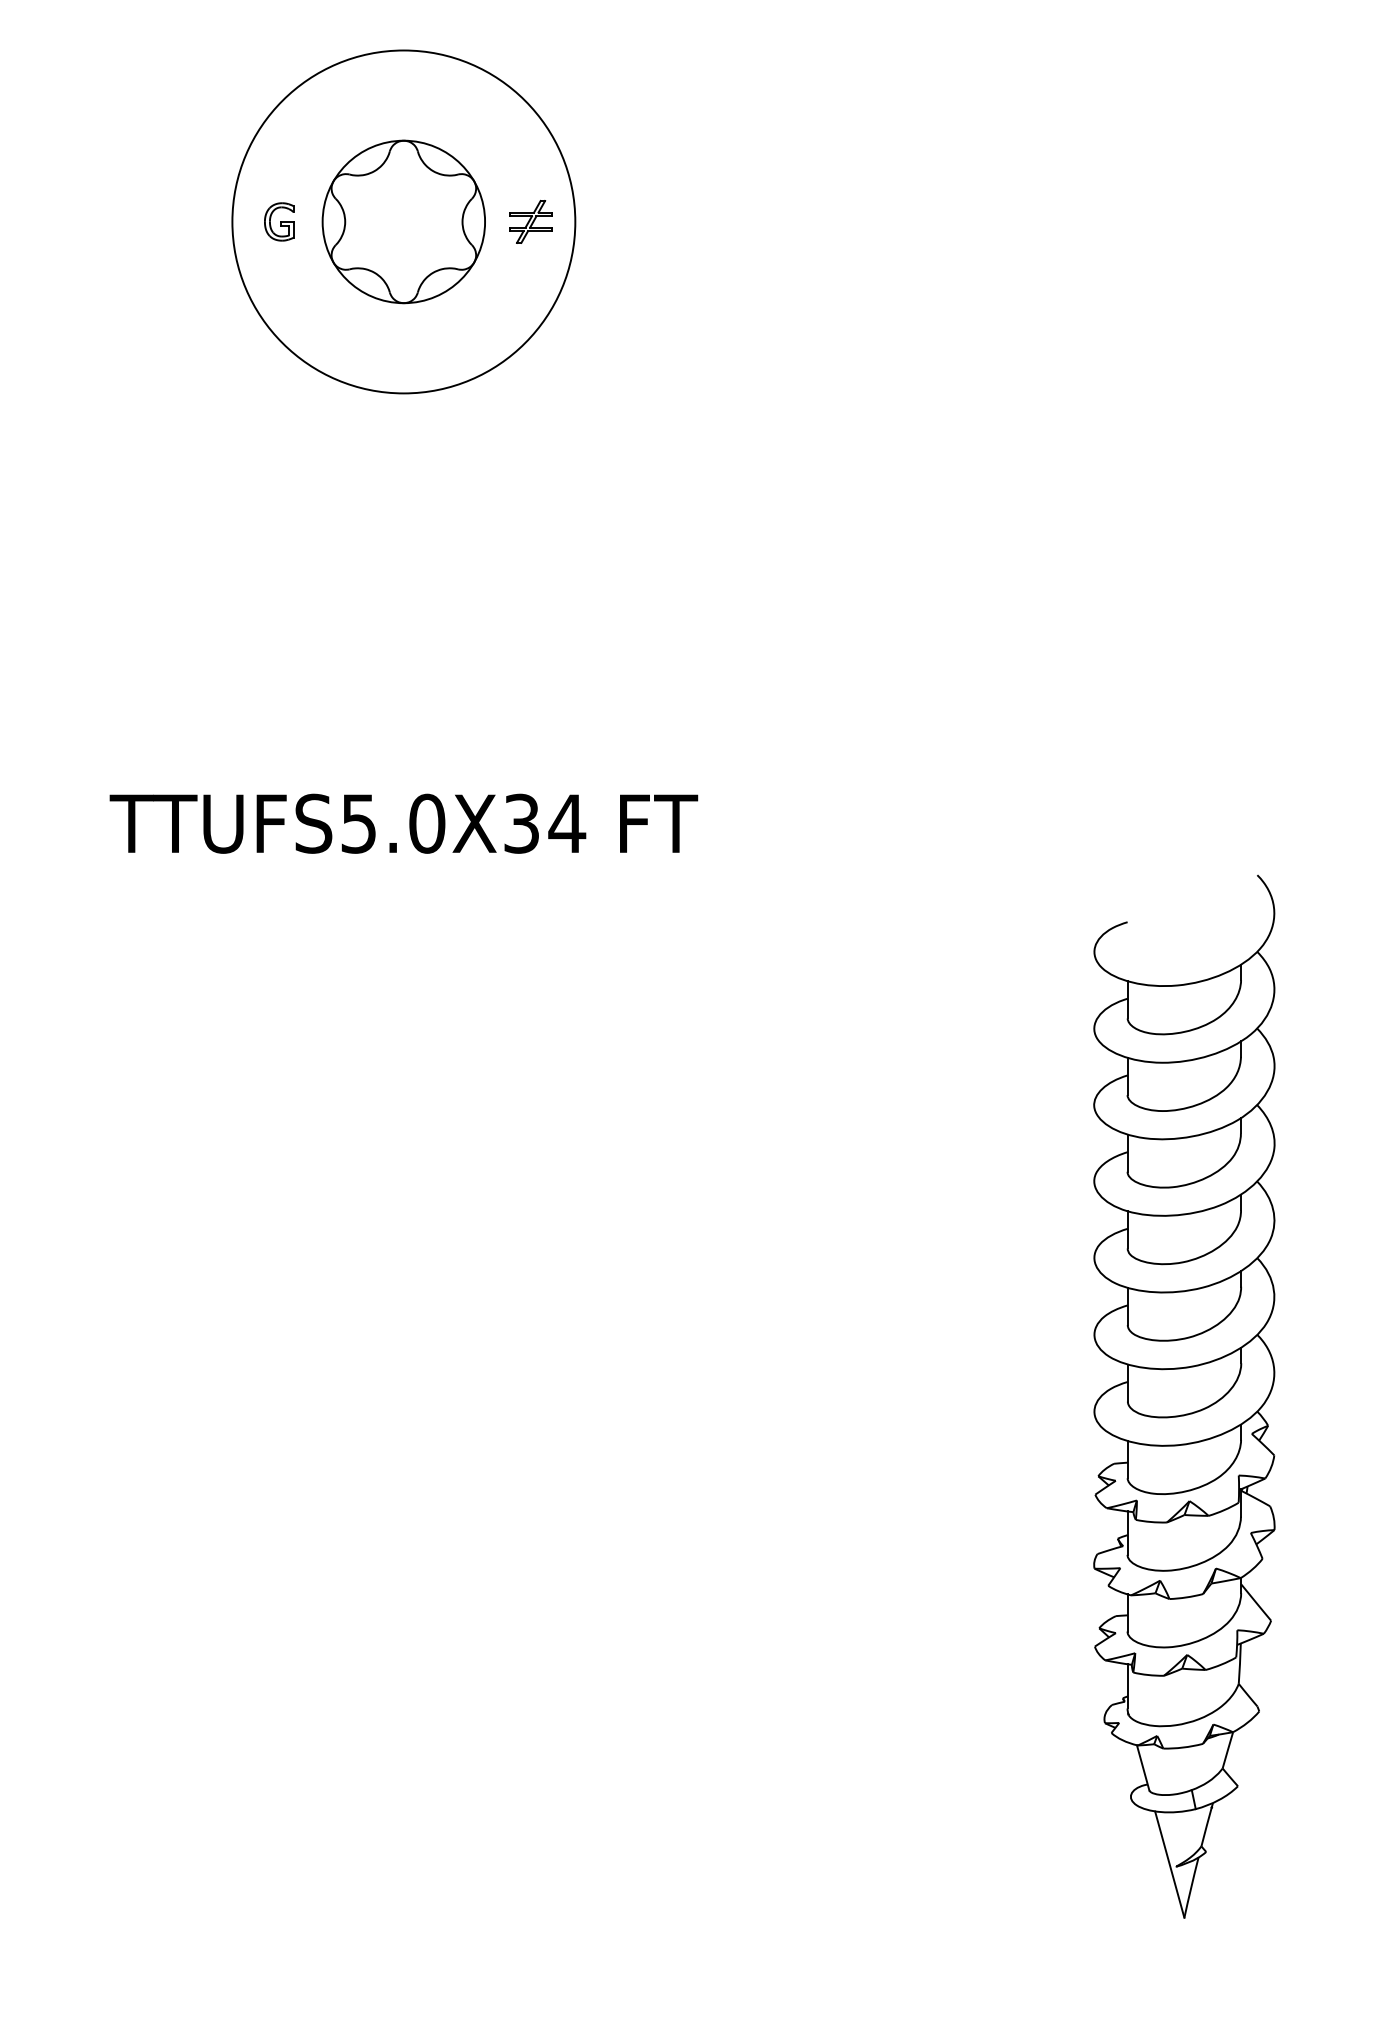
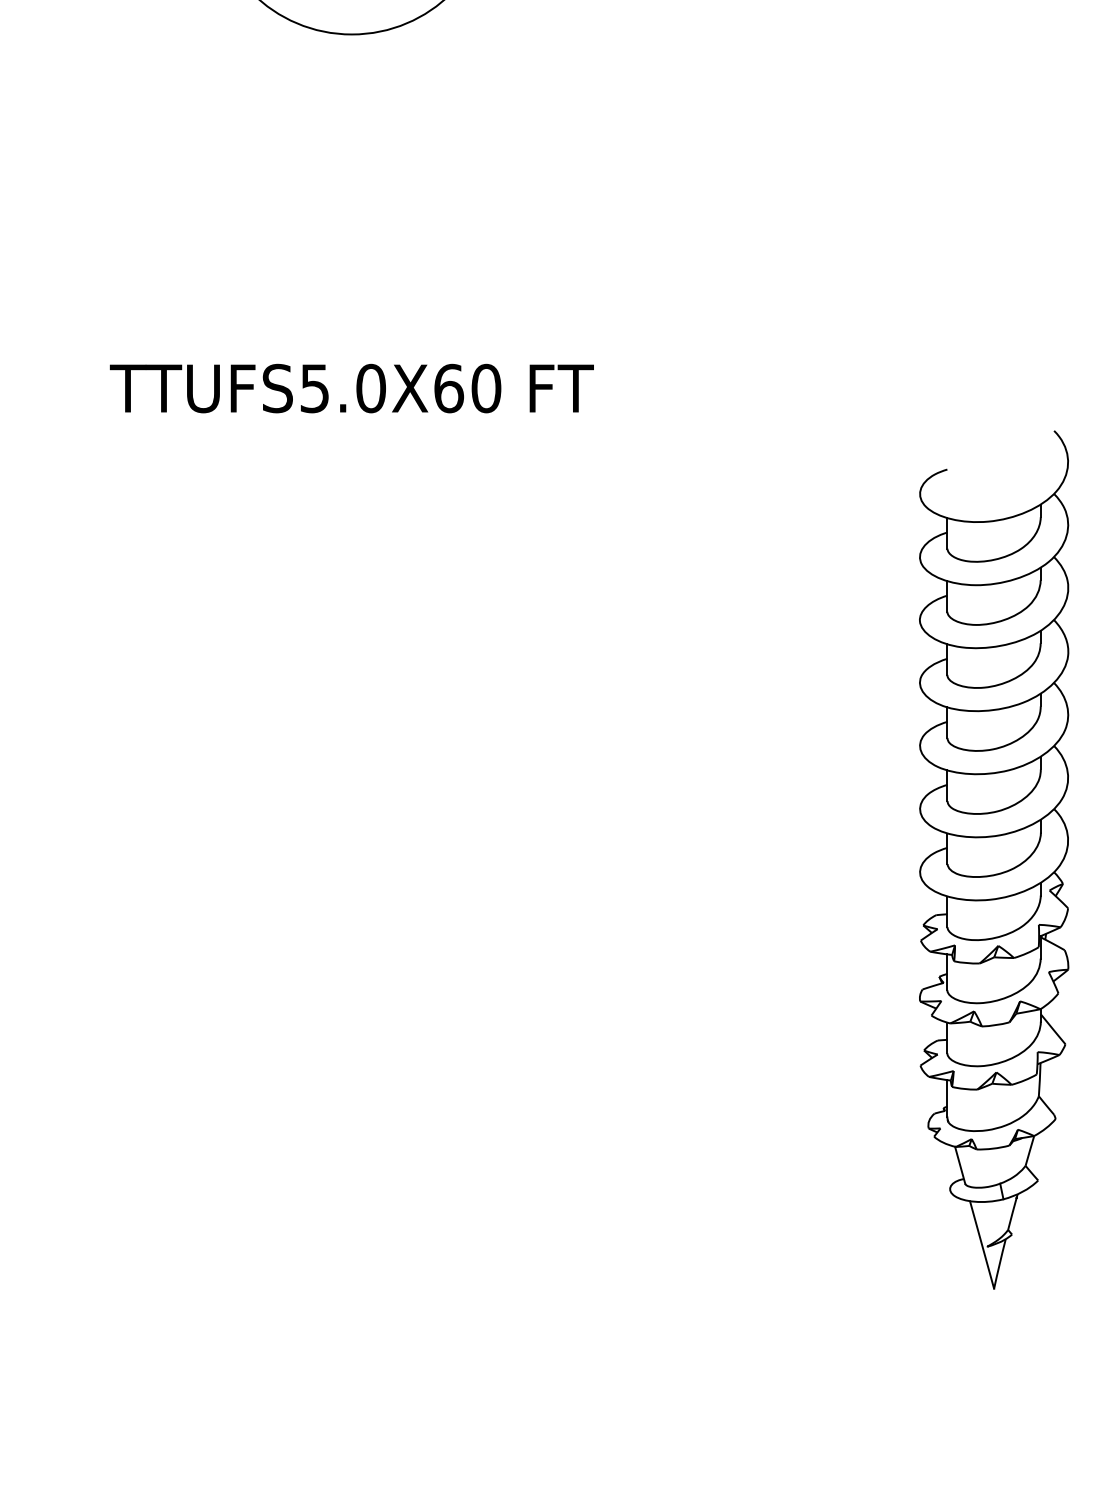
text: (545, 823) -> (468, 388), TTUFS5.0X34 -> TTUFS5.0X60

